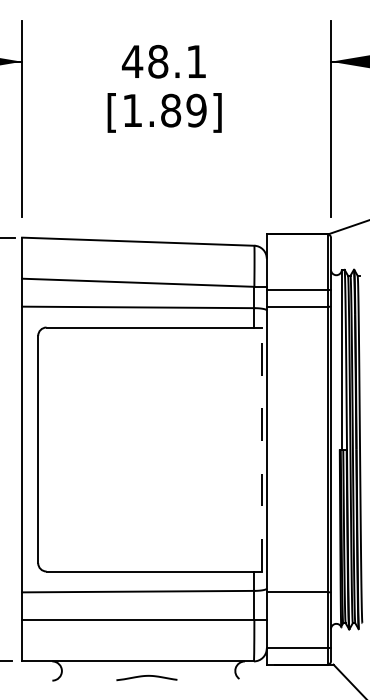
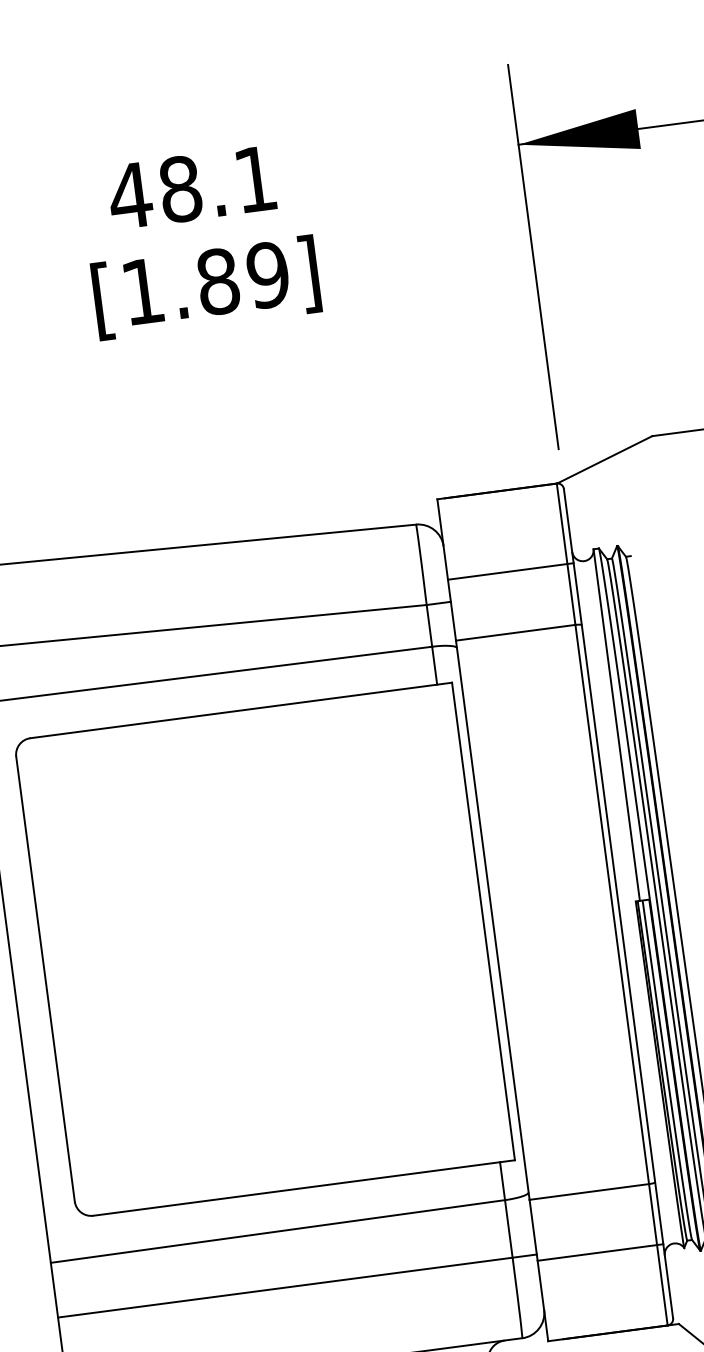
line: (298, 289) -> (510, 571), moved
line: (261, 449) -> (482, 921), dashed -> solid
line: (298, 647) -> (599, 1252), moved

